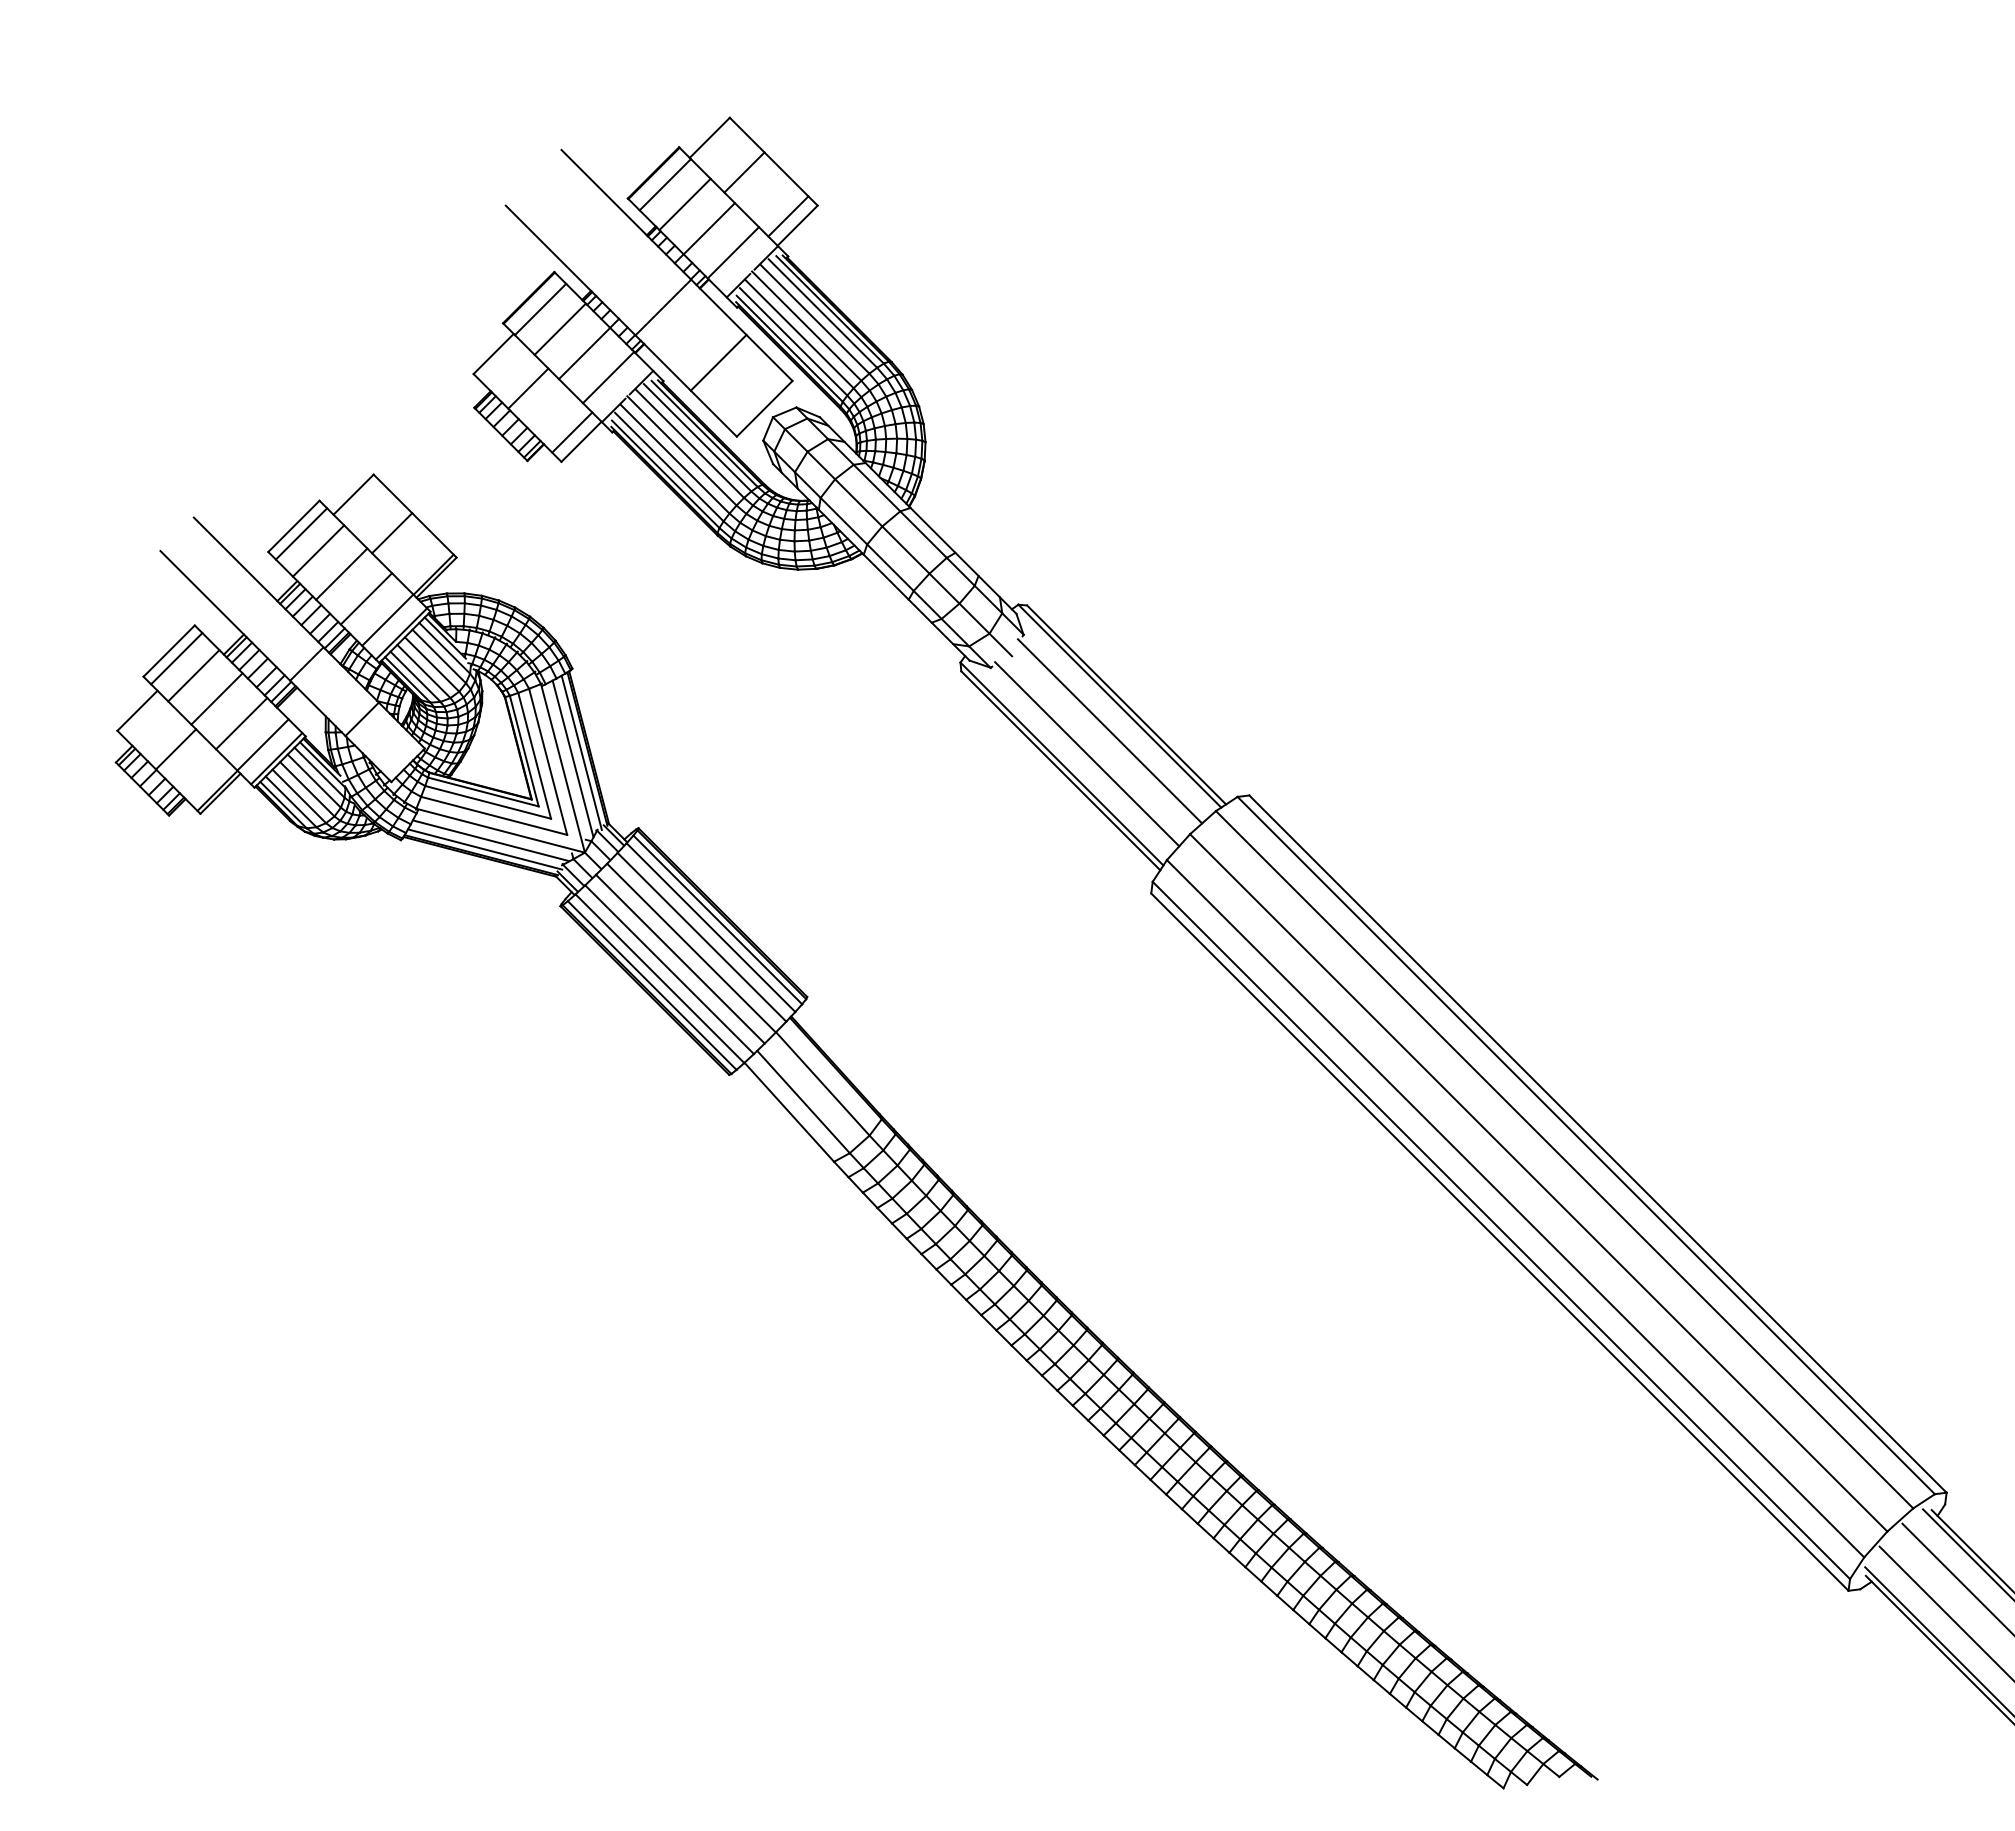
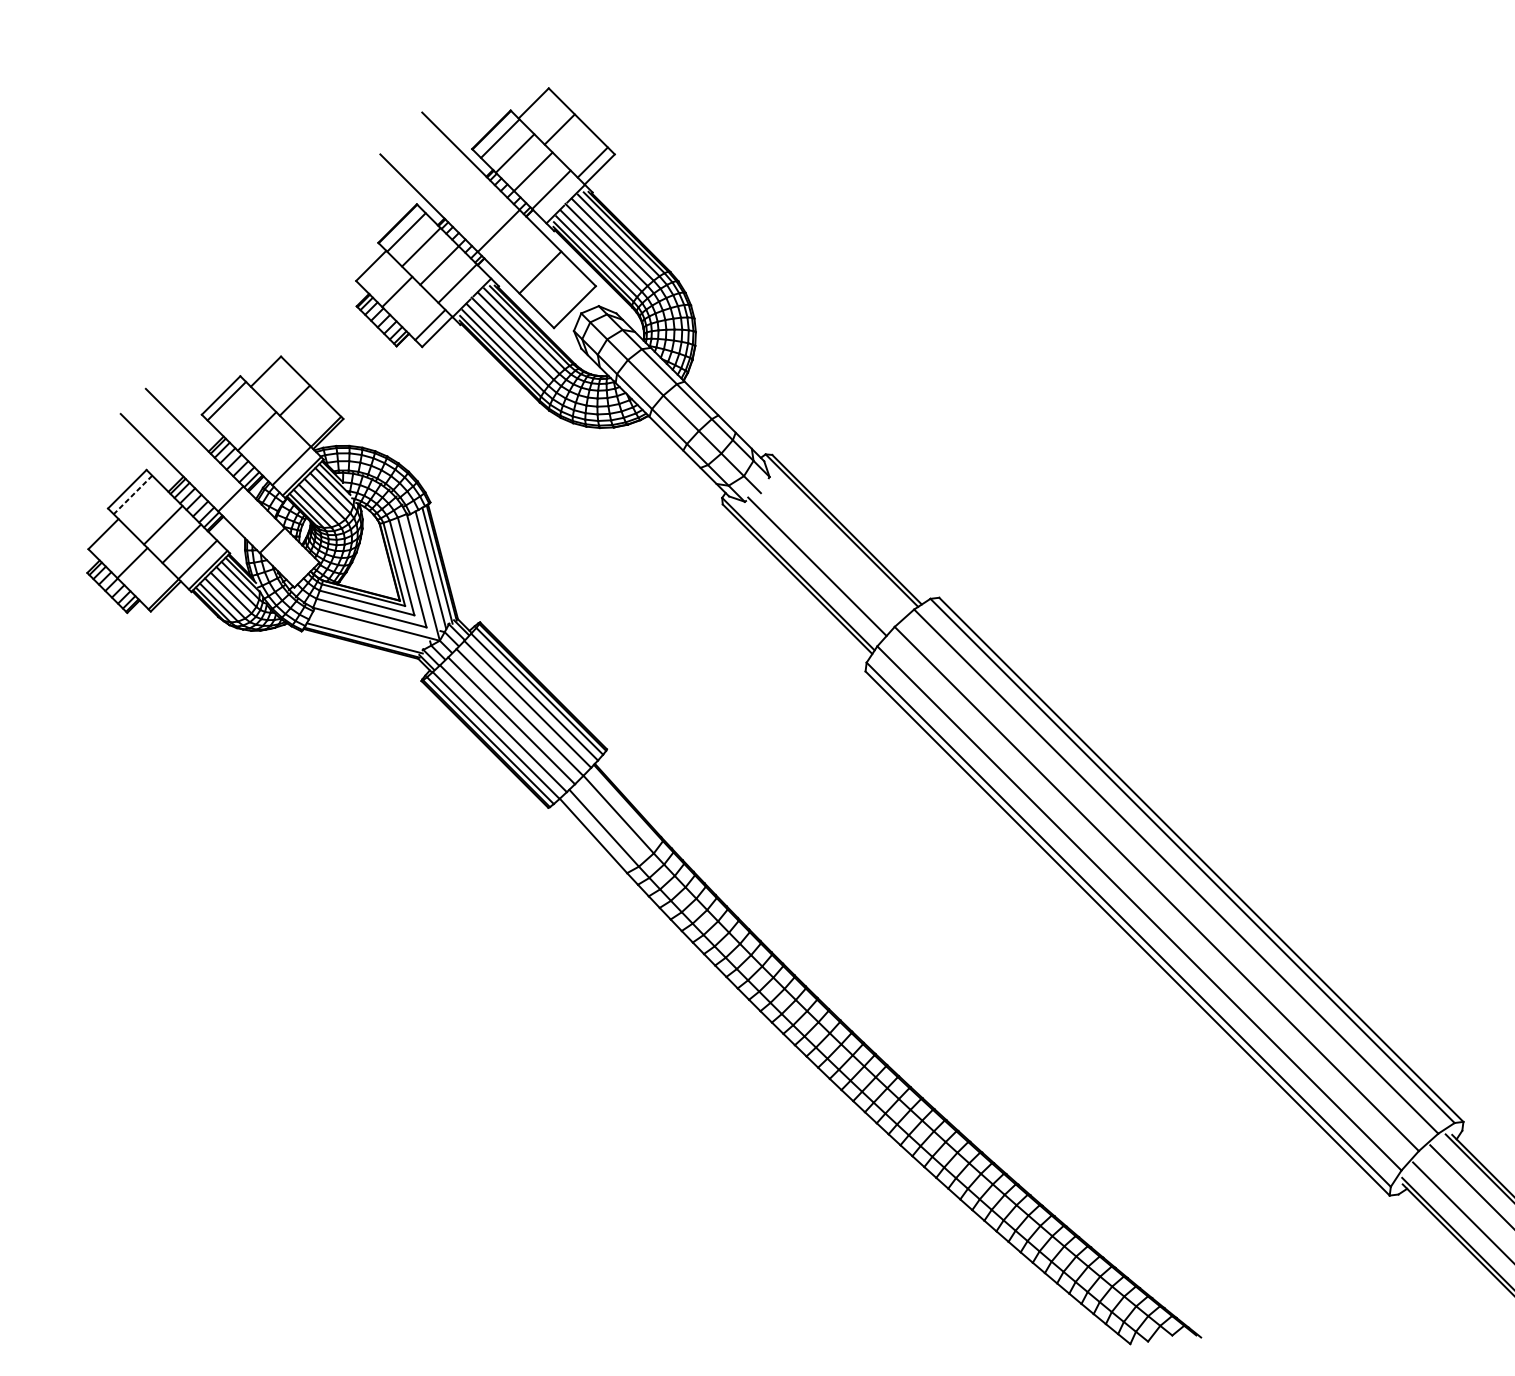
line: (318, 550) -> (239, 413), removed
line: (366, 598) -> (275, 449), removed
line: (176, 659) -> (132, 495), solid -> dashed
line: (193, 675) -> (145, 507), removed
line: (1109, 731) -> (834, 549), removed
line: (490, 840) -> (368, 631), removed

